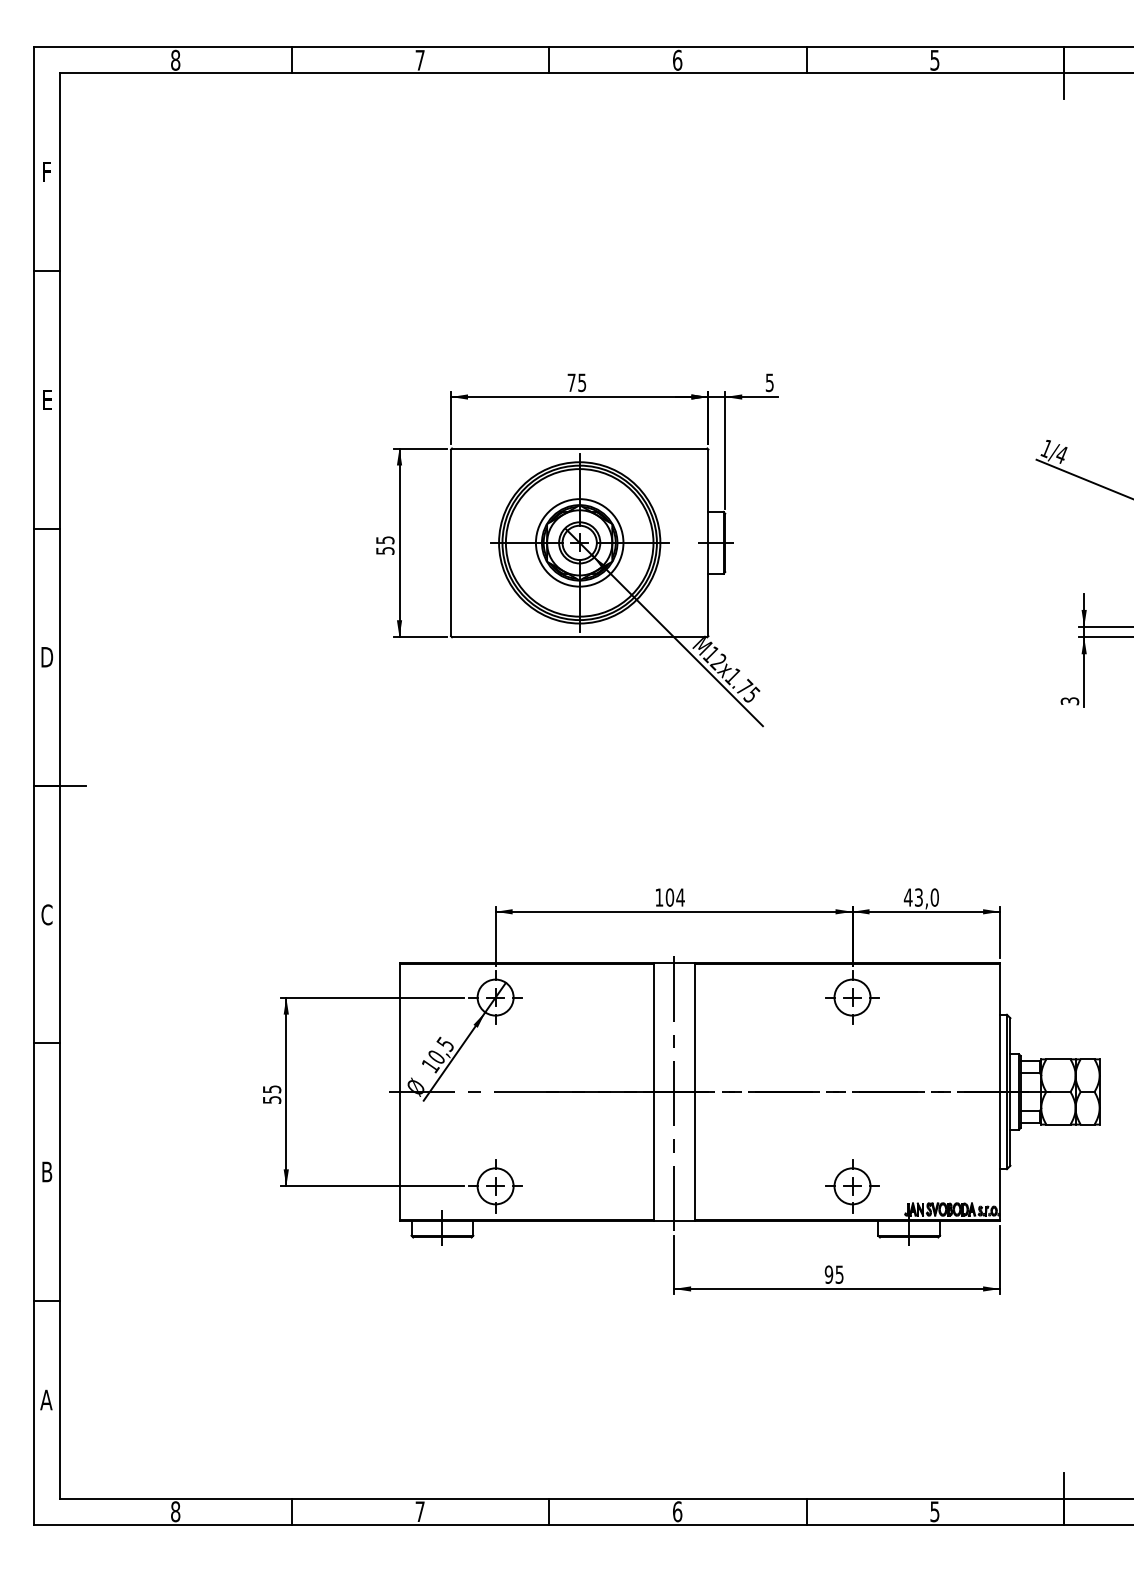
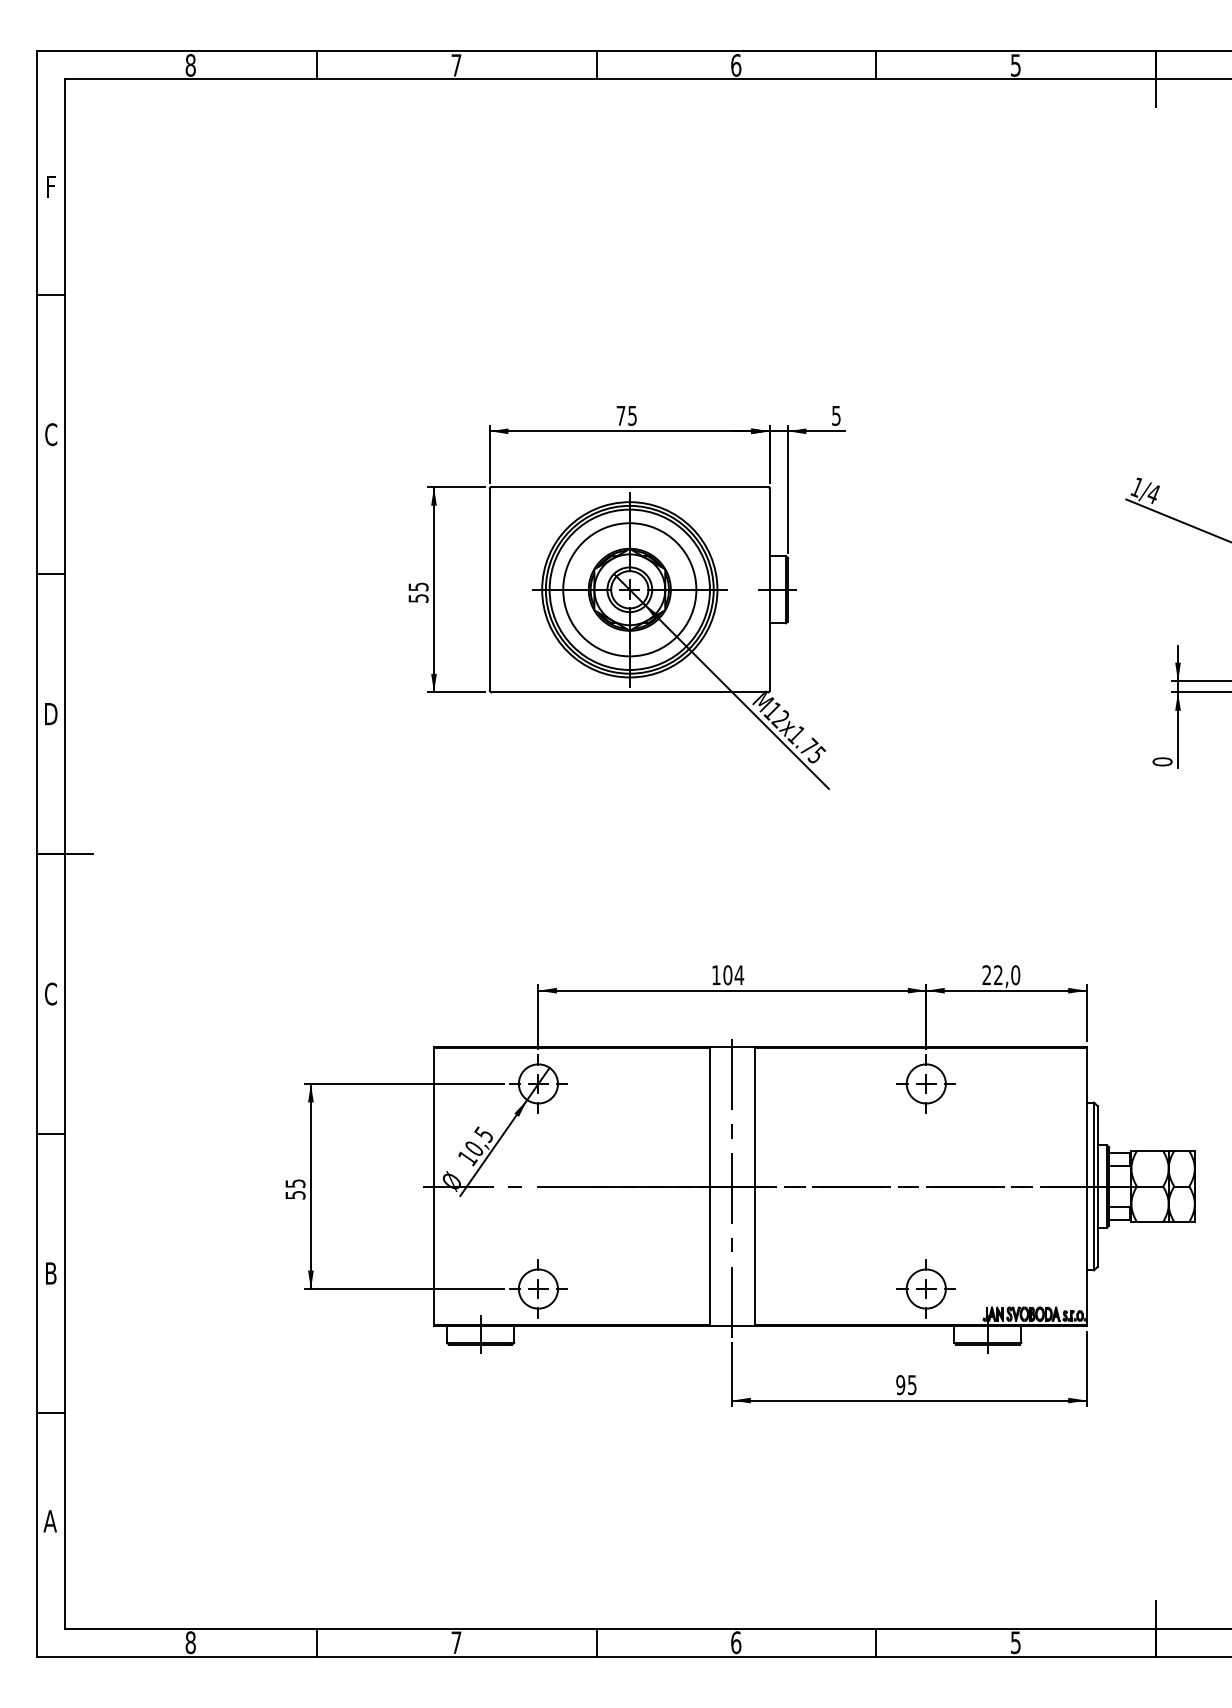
text: (47, 399) -> (51, 434), E -> C
circle: (579, 542) -> (629, 589), size x1.4
text: (1069, 700) -> (1162, 761), 3 -> 0
text: (913, 897) -> (992, 975), 43,0 -> 22,0

